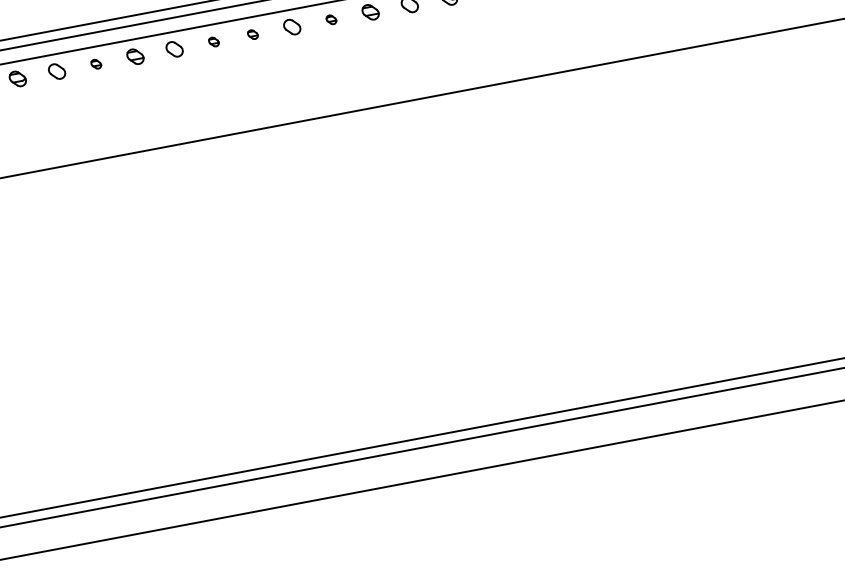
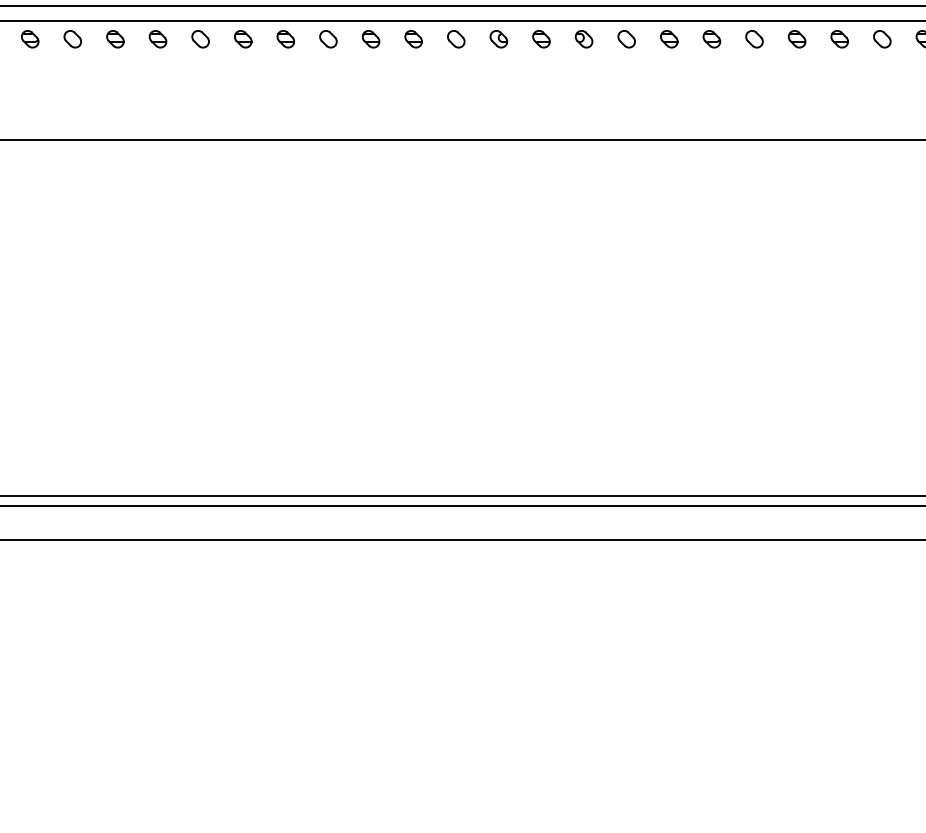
part: (330, 20) -> (370, 39), size x1.67
part: (252, 34) -> (285, 39), size x1.67
part: (214, 42) -> (243, 39), size x1.67
part: (96, 64) -> (115, 39), size x1.67

